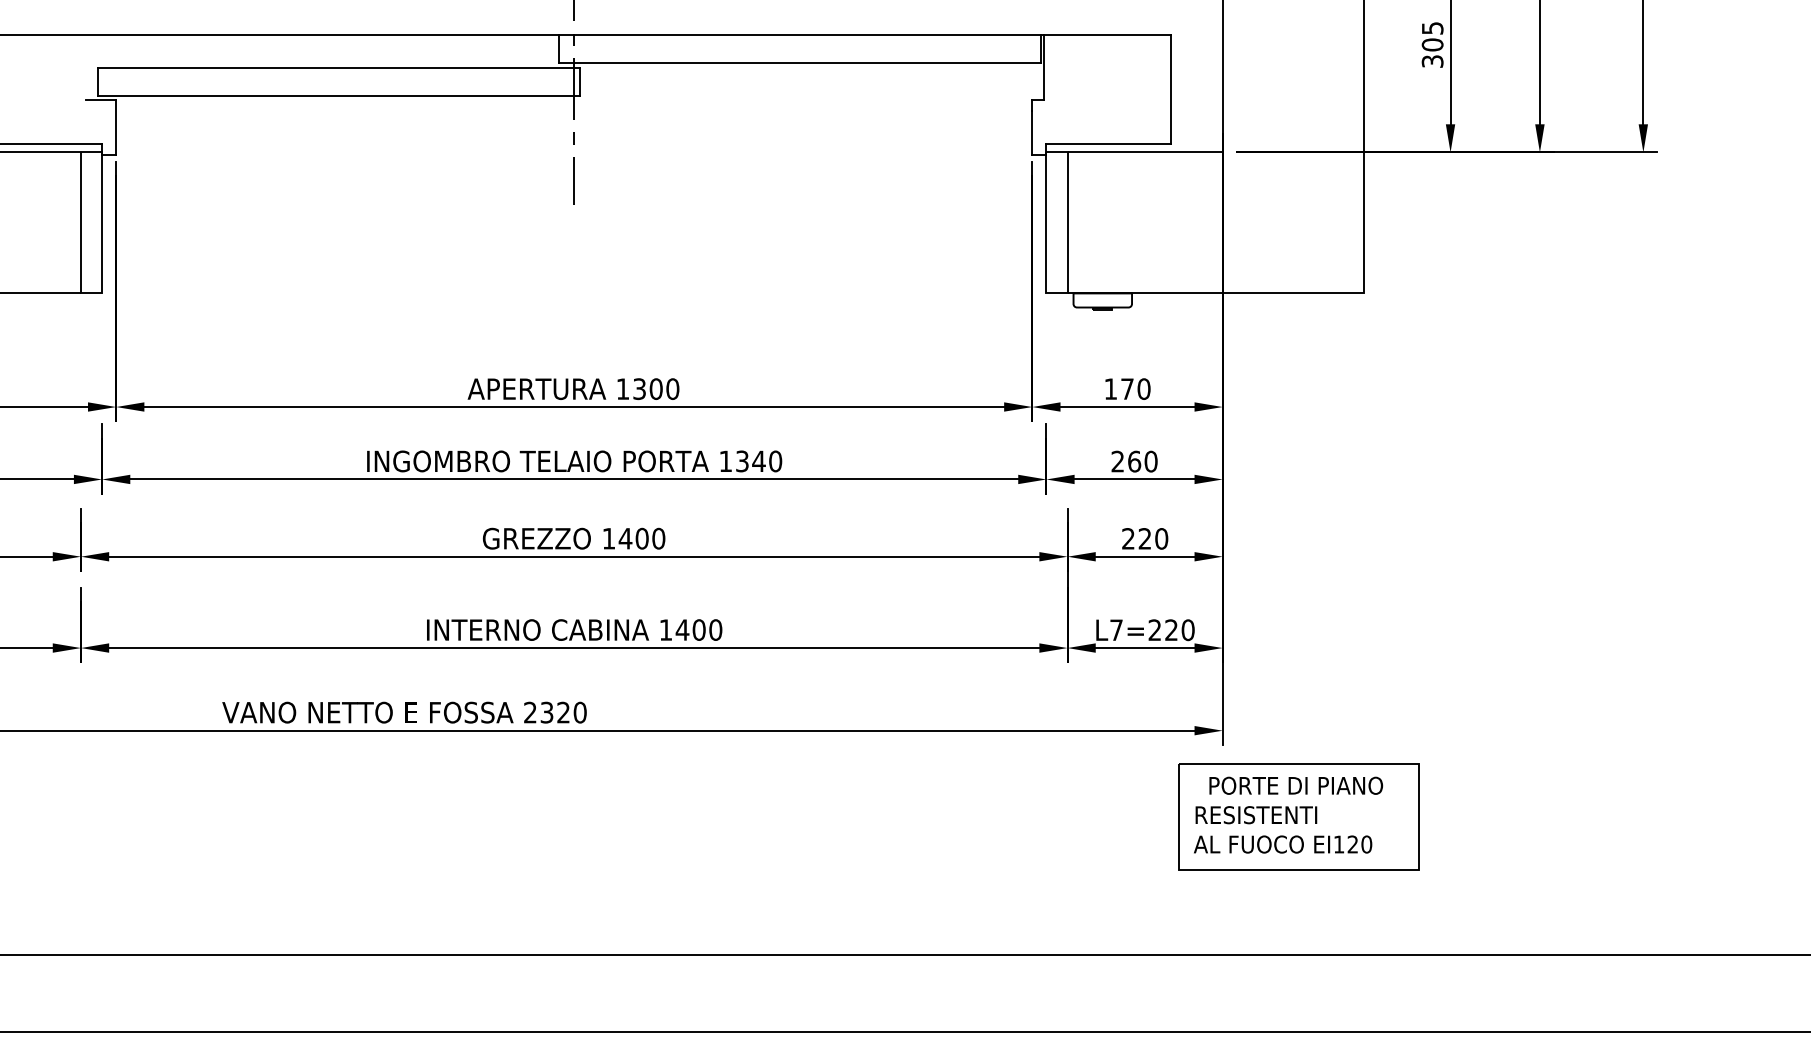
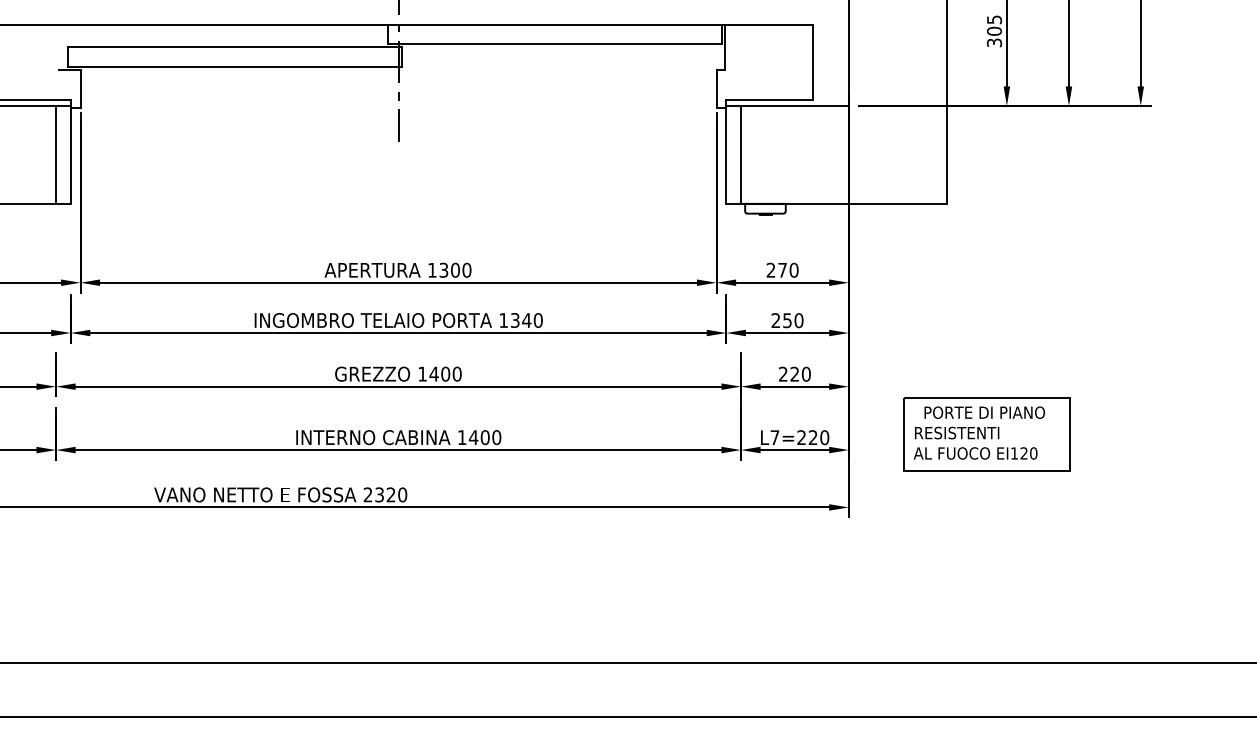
text: (1110, 387) -> (770, 269), 170 -> 270
text: (1134, 461) -> (787, 320), 260 -> 250
part: (1298, 817) -> (986, 434), moved

